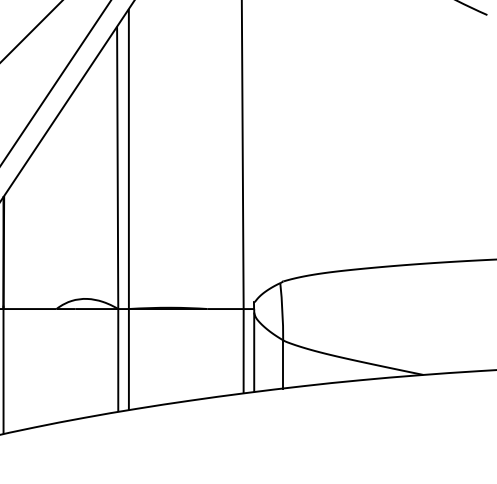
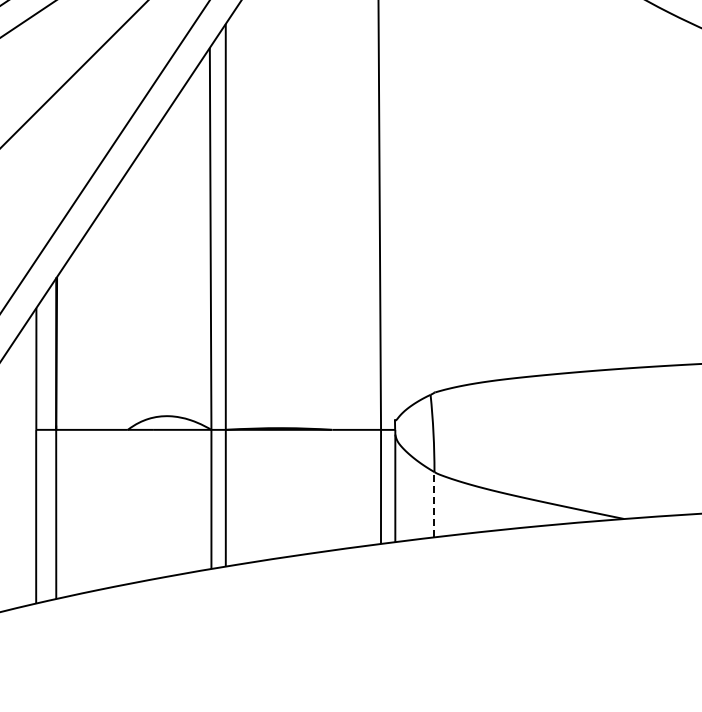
line: (283, 364) -> (434, 504), solid -> dashed

